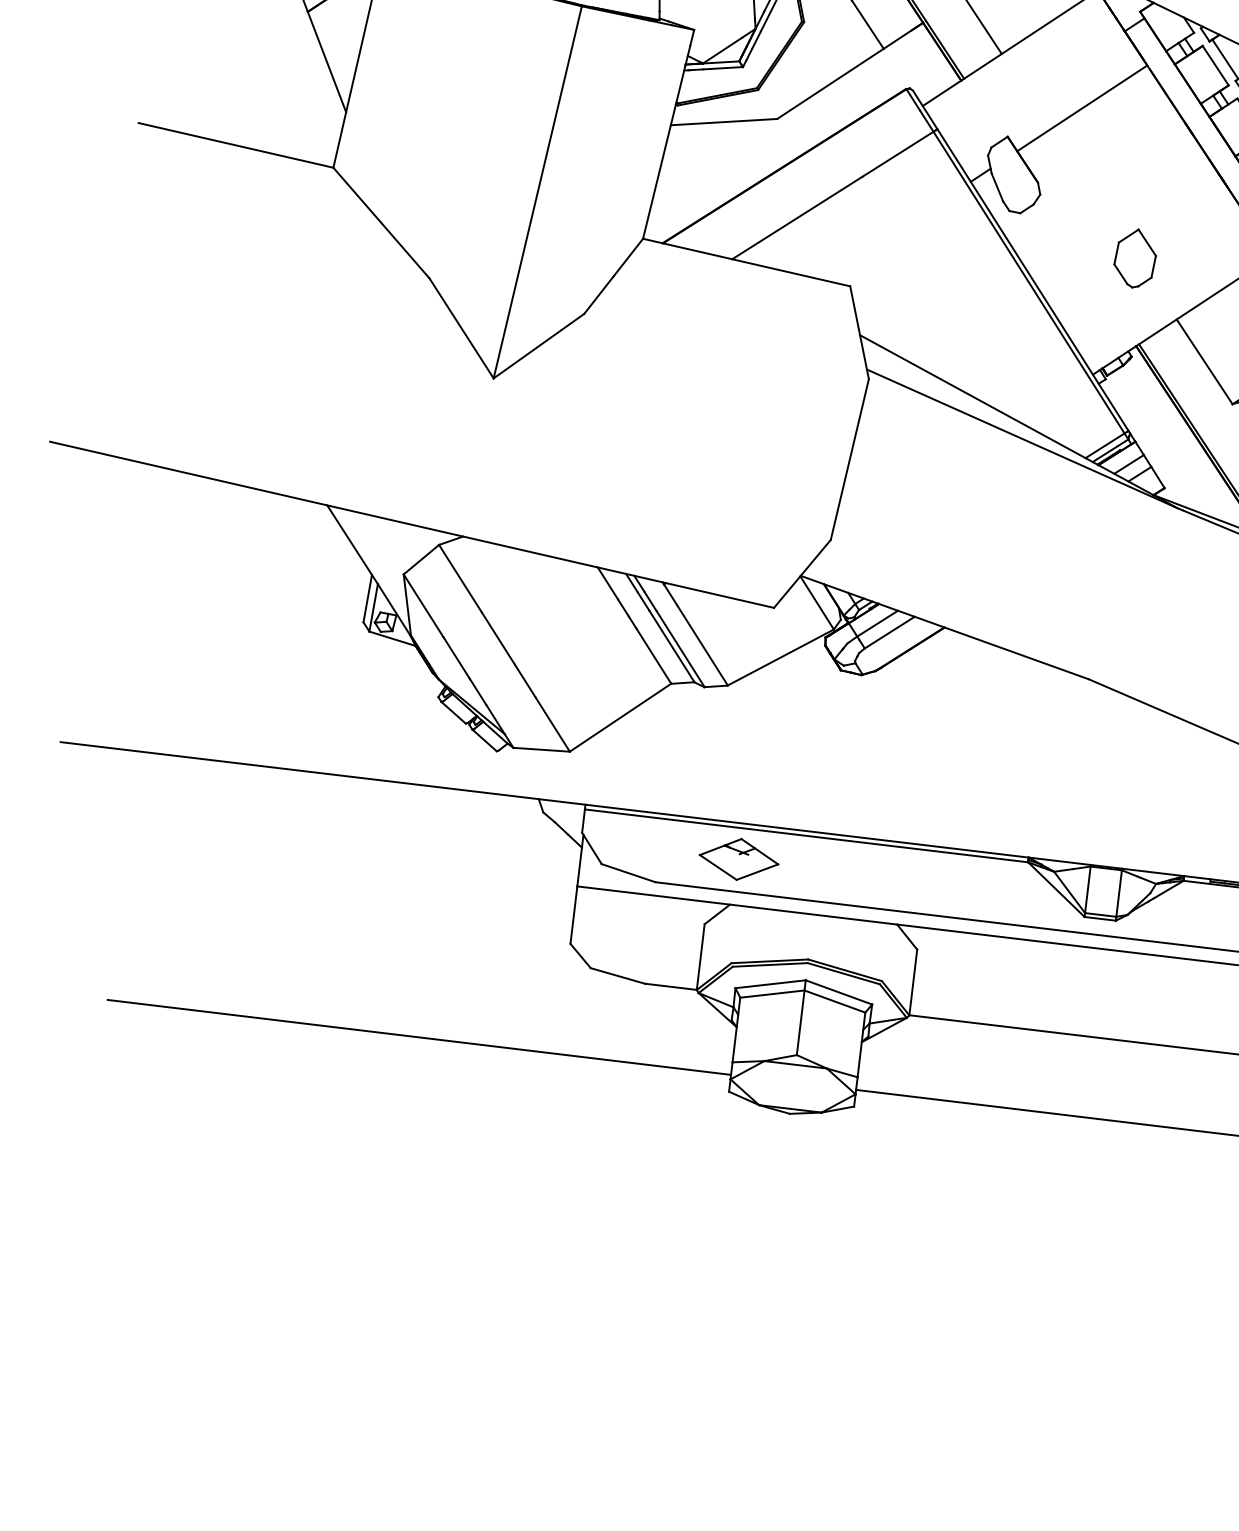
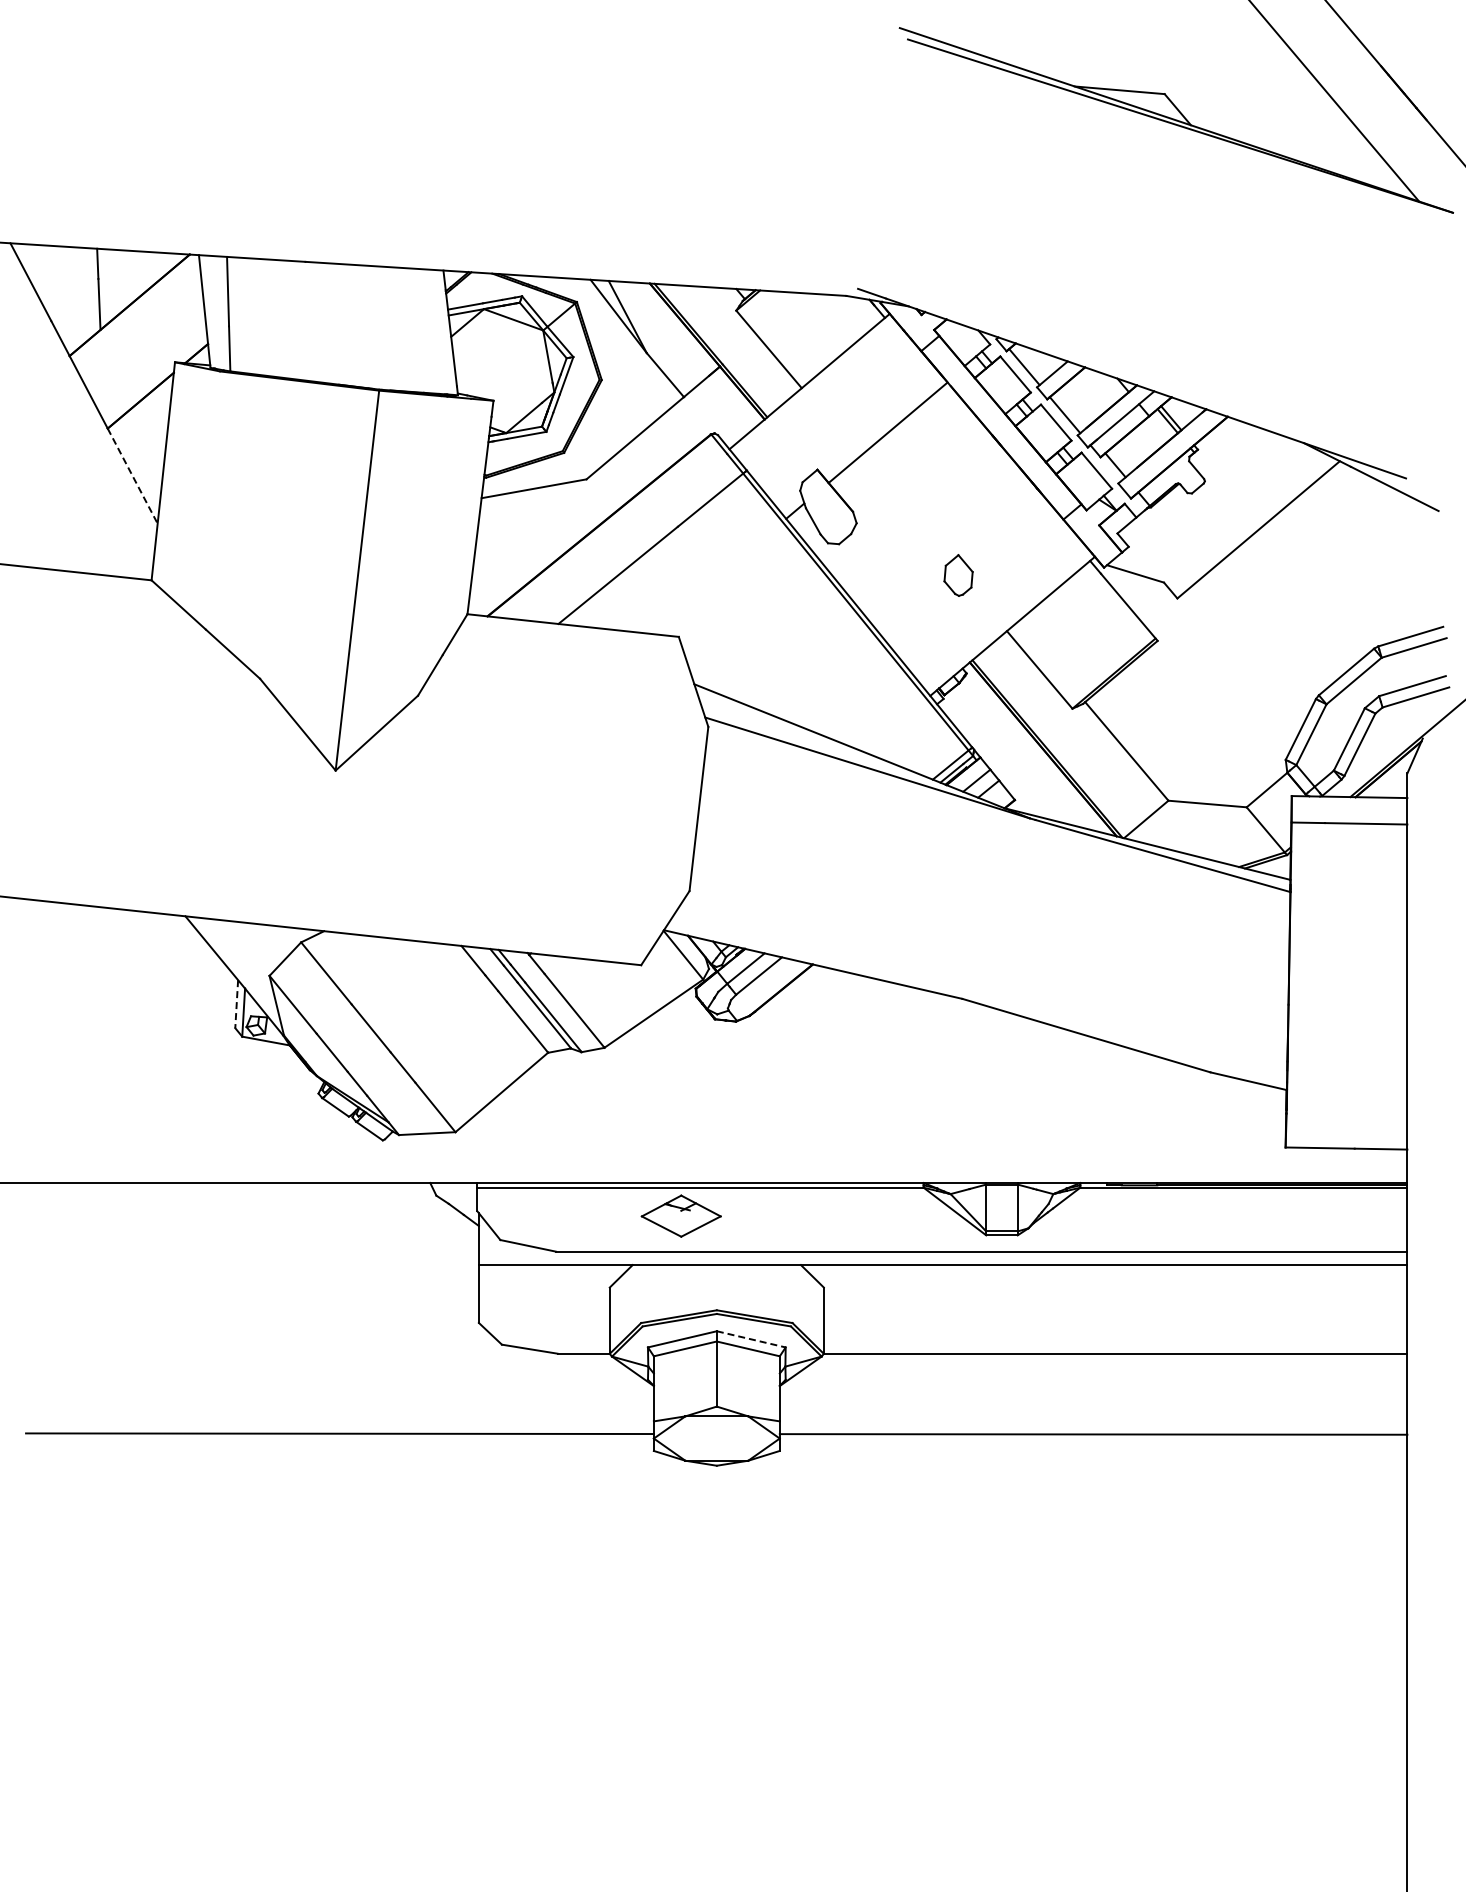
line: (326, 62) -> (132, 476), solid -> dashed
part: (1135, 258) -> (958, 575), size x0.7
line: (367, 598) -> (236, 1004), solid -> dashed
part: (738, 858) -> (680, 1215), moved
line: (839, 992) -> (751, 1339), solid -> dashed

